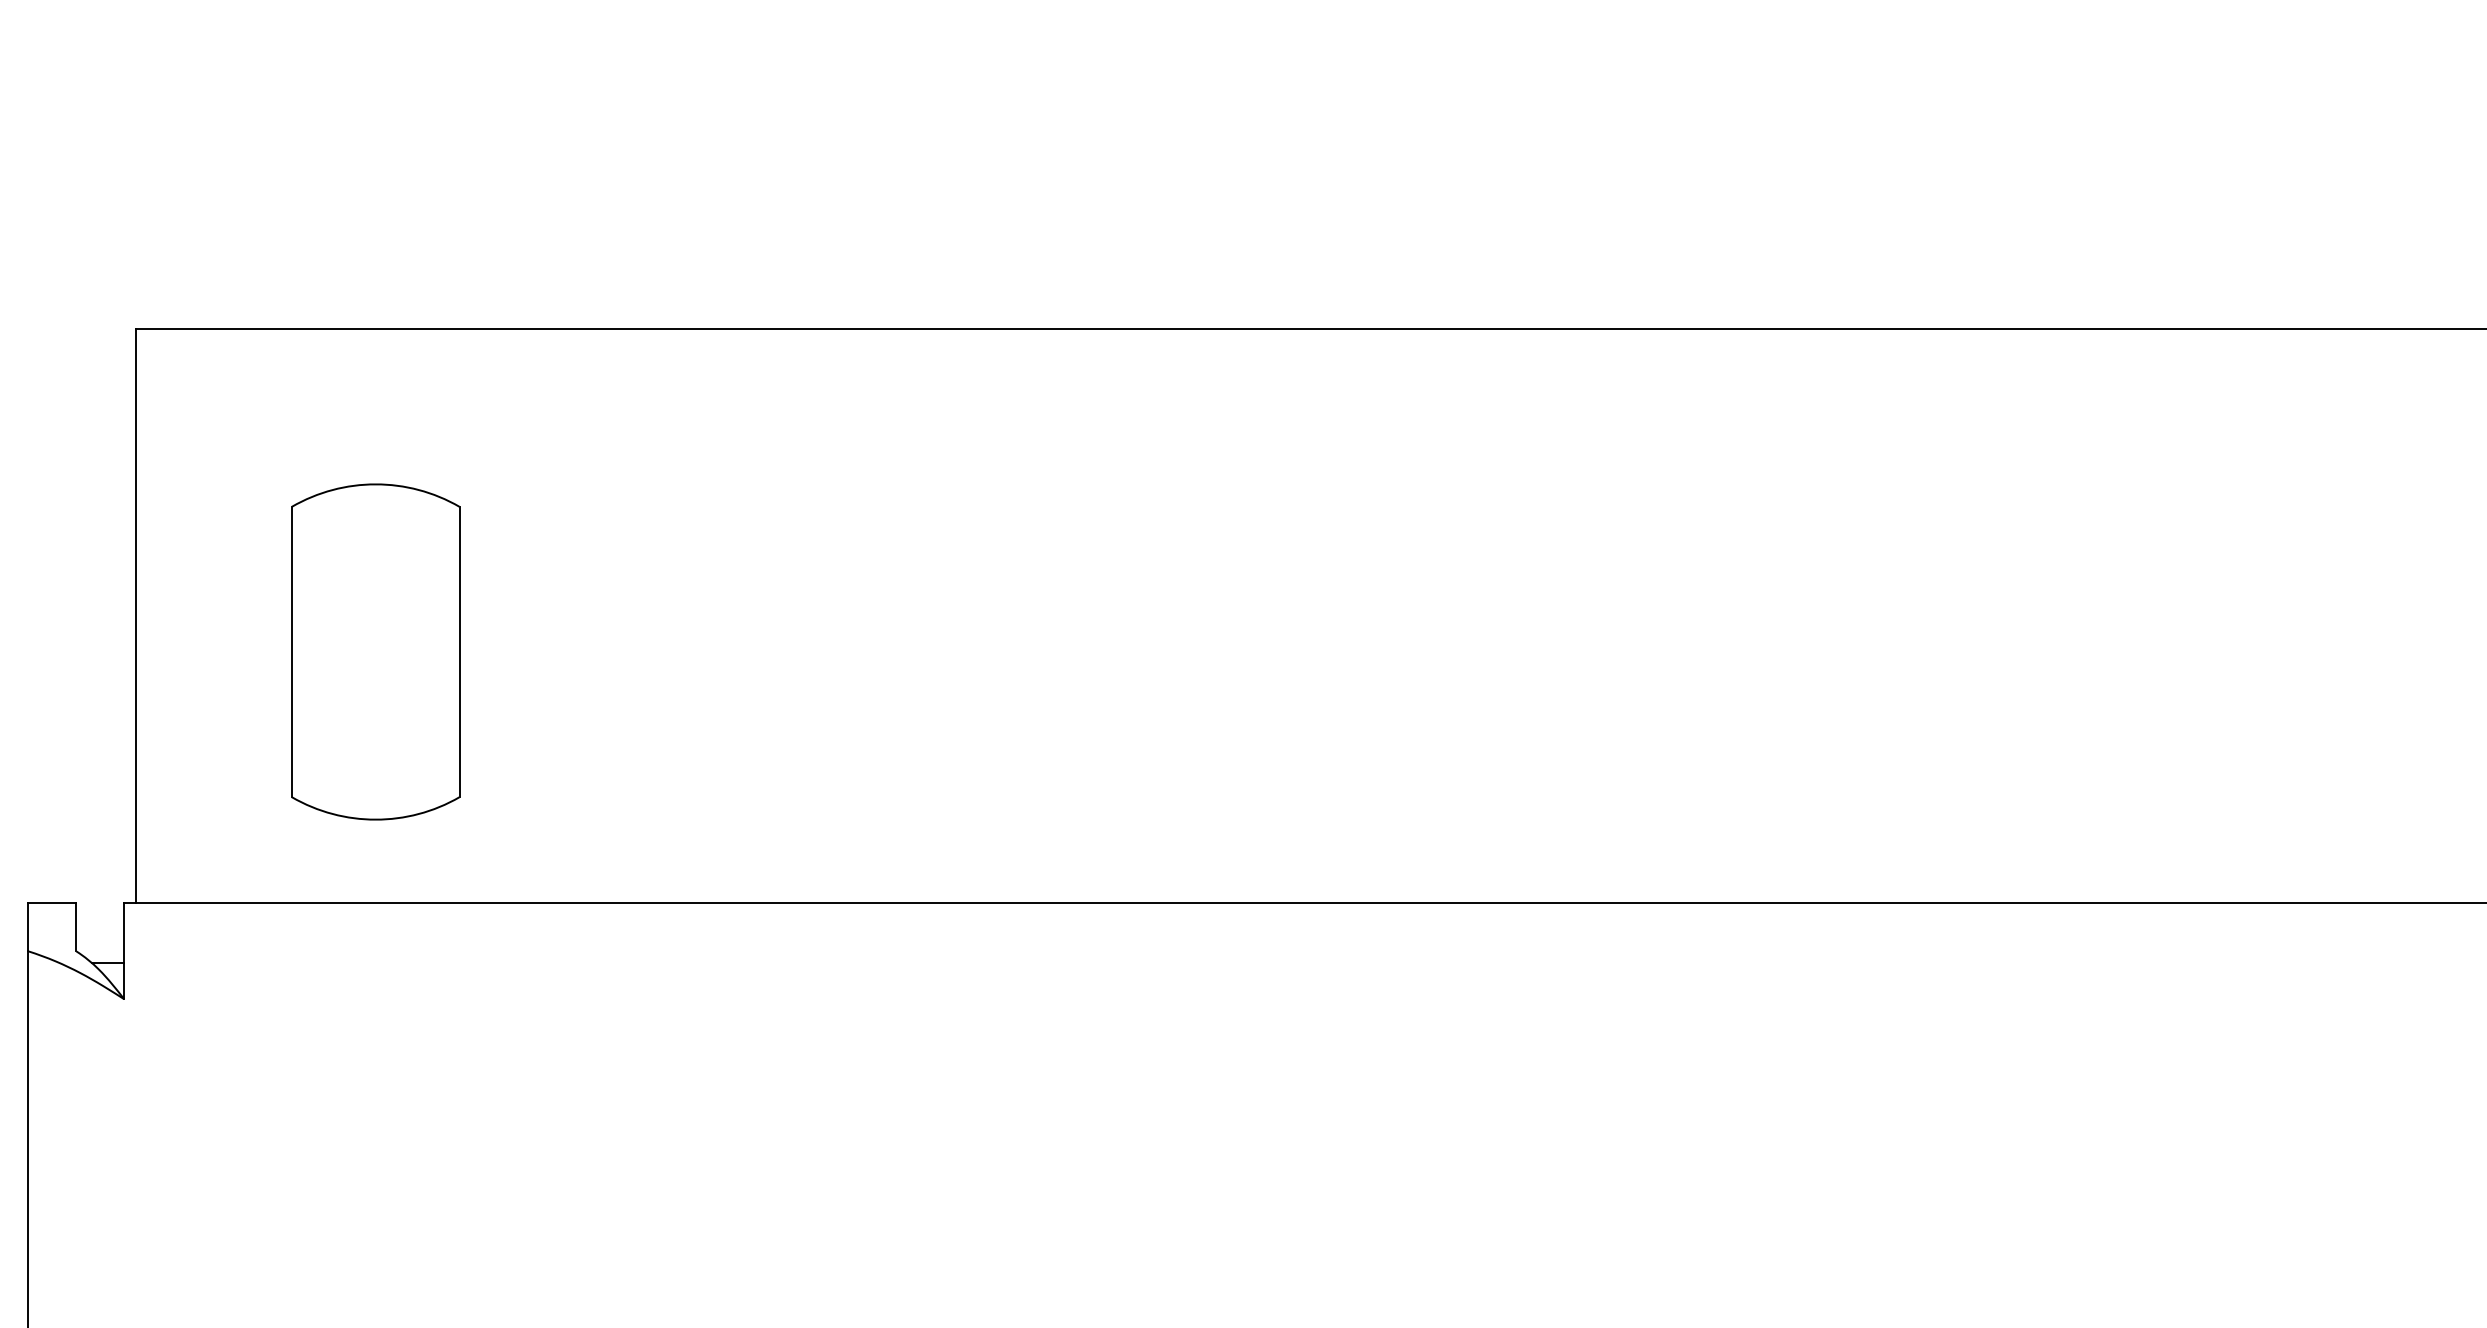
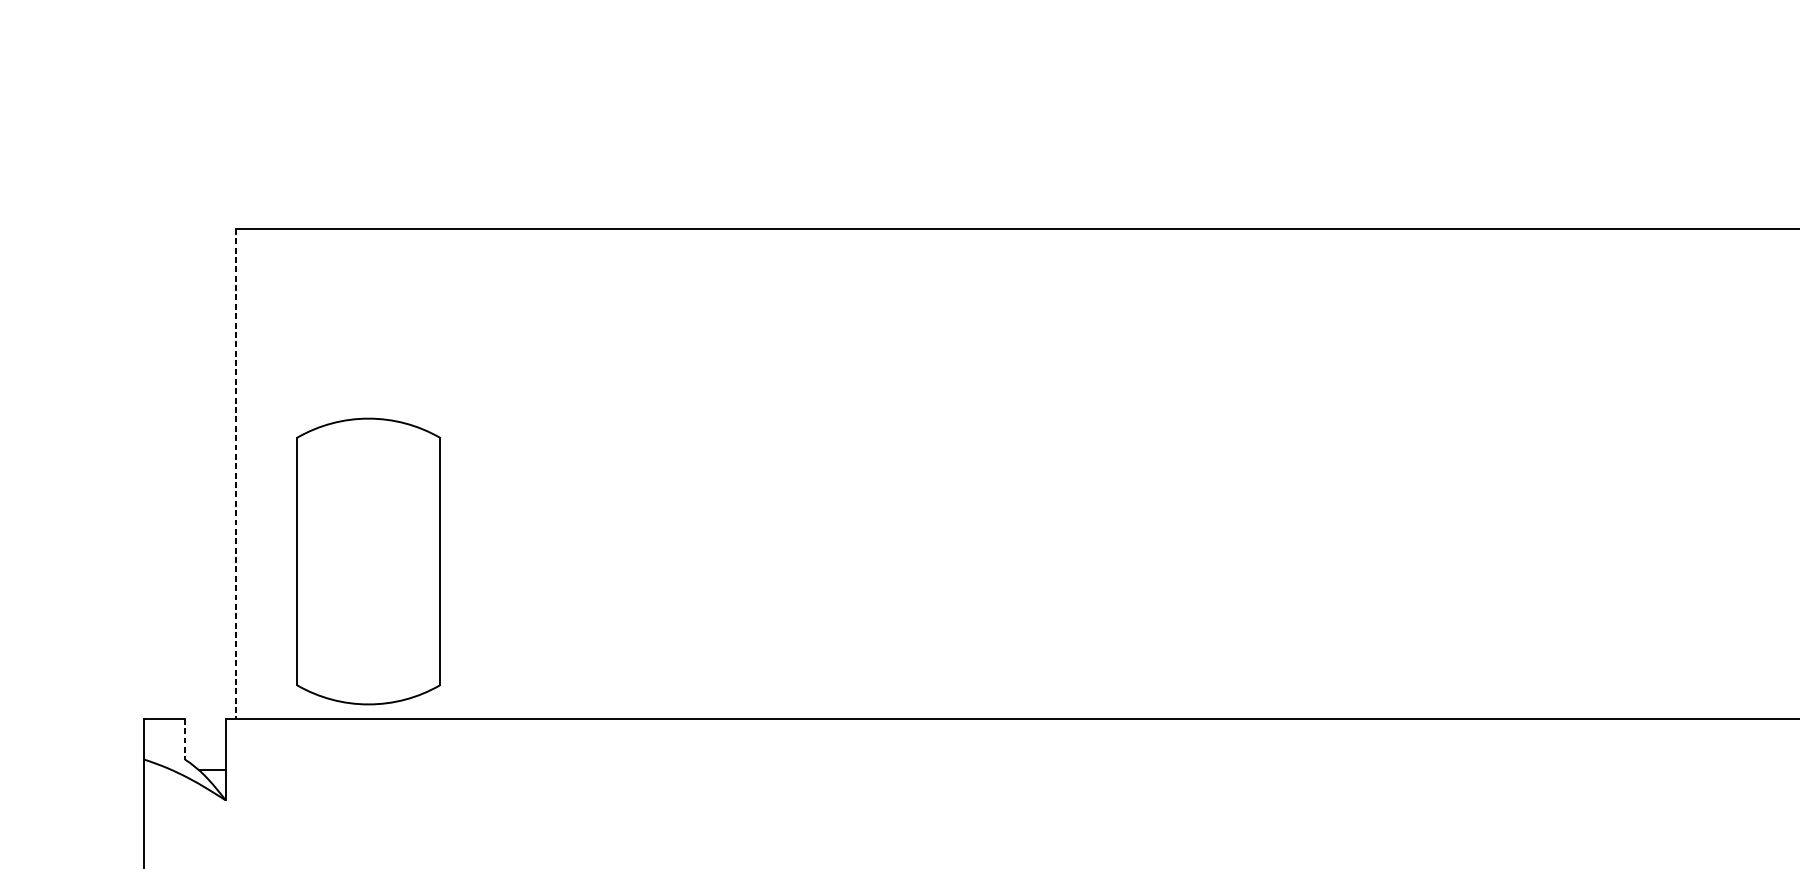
line: (136, 616) -> (236, 474), solid -> dashed
part: (375, 651) -> (368, 561), moved
line: (76, 927) -> (185, 739), solid -> dashed

